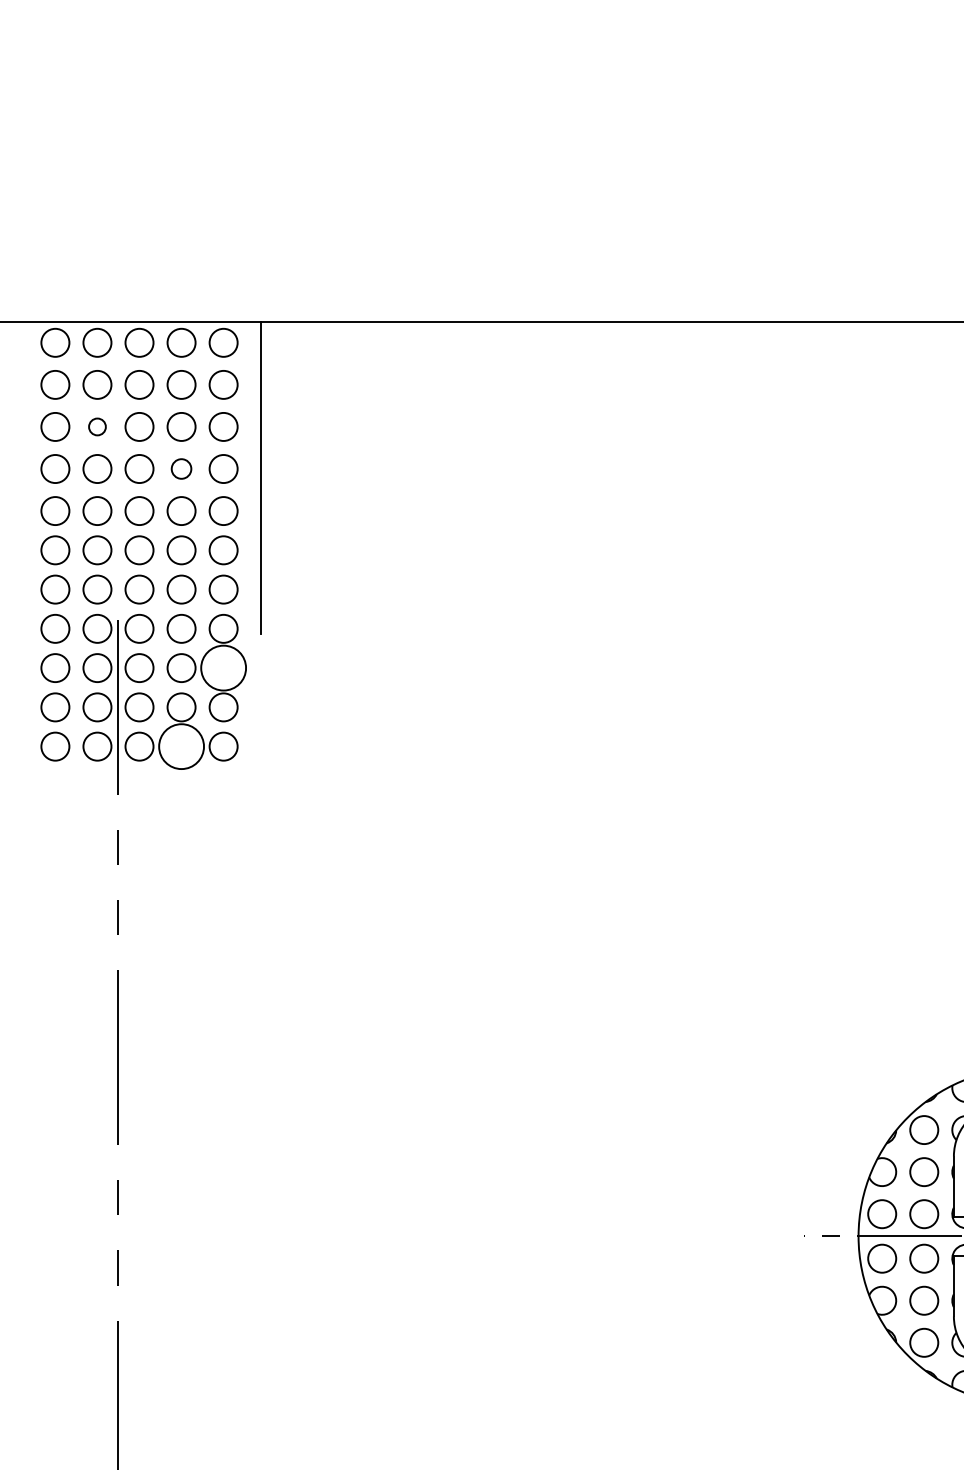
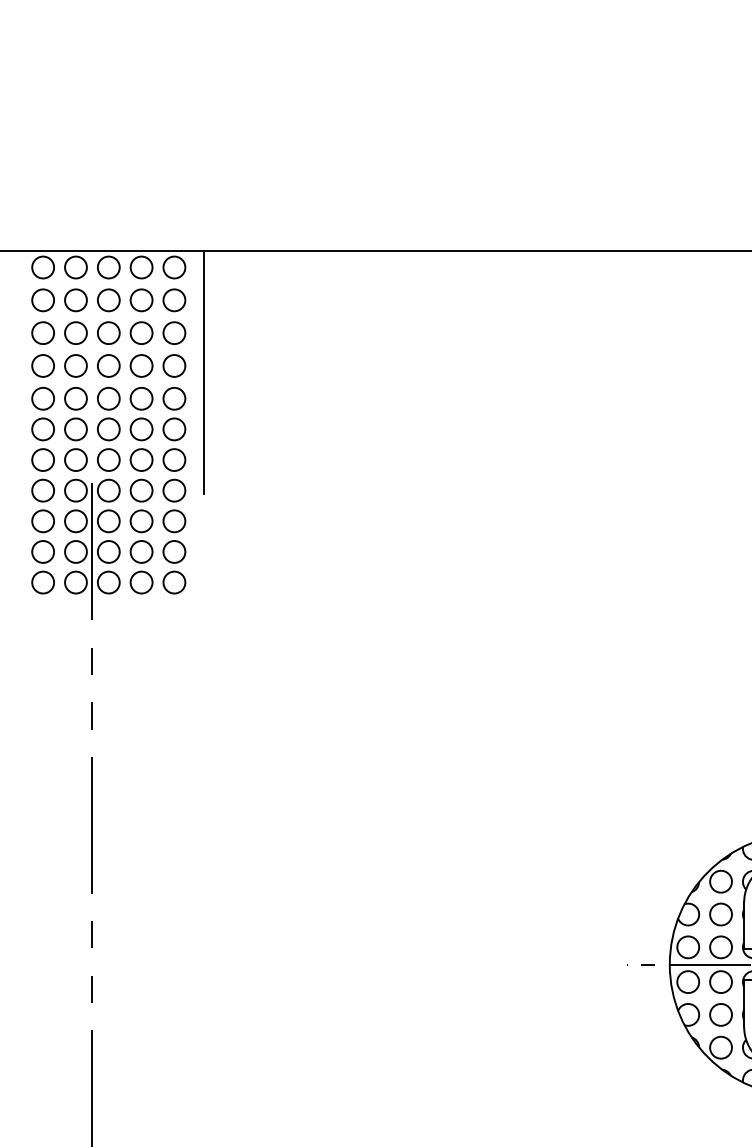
circle: (97, 426) -> (76, 332), size x1.67
circle: (181, 468) -> (141, 365), size x1.43
circle: (223, 668) -> (174, 521), size x0.62
circle: (181, 746) -> (141, 582), size x0.62

